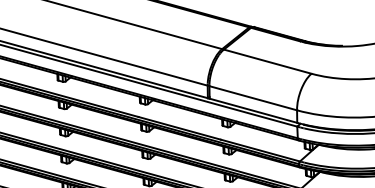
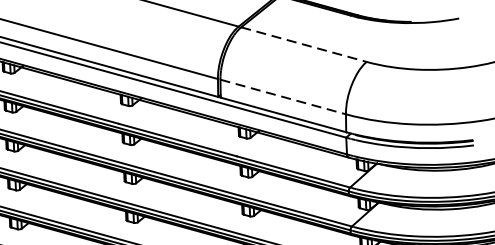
line: (268, 61) -> (305, 44), solid -> dashed
line: (253, 98) -> (283, 97), solid -> dashed

